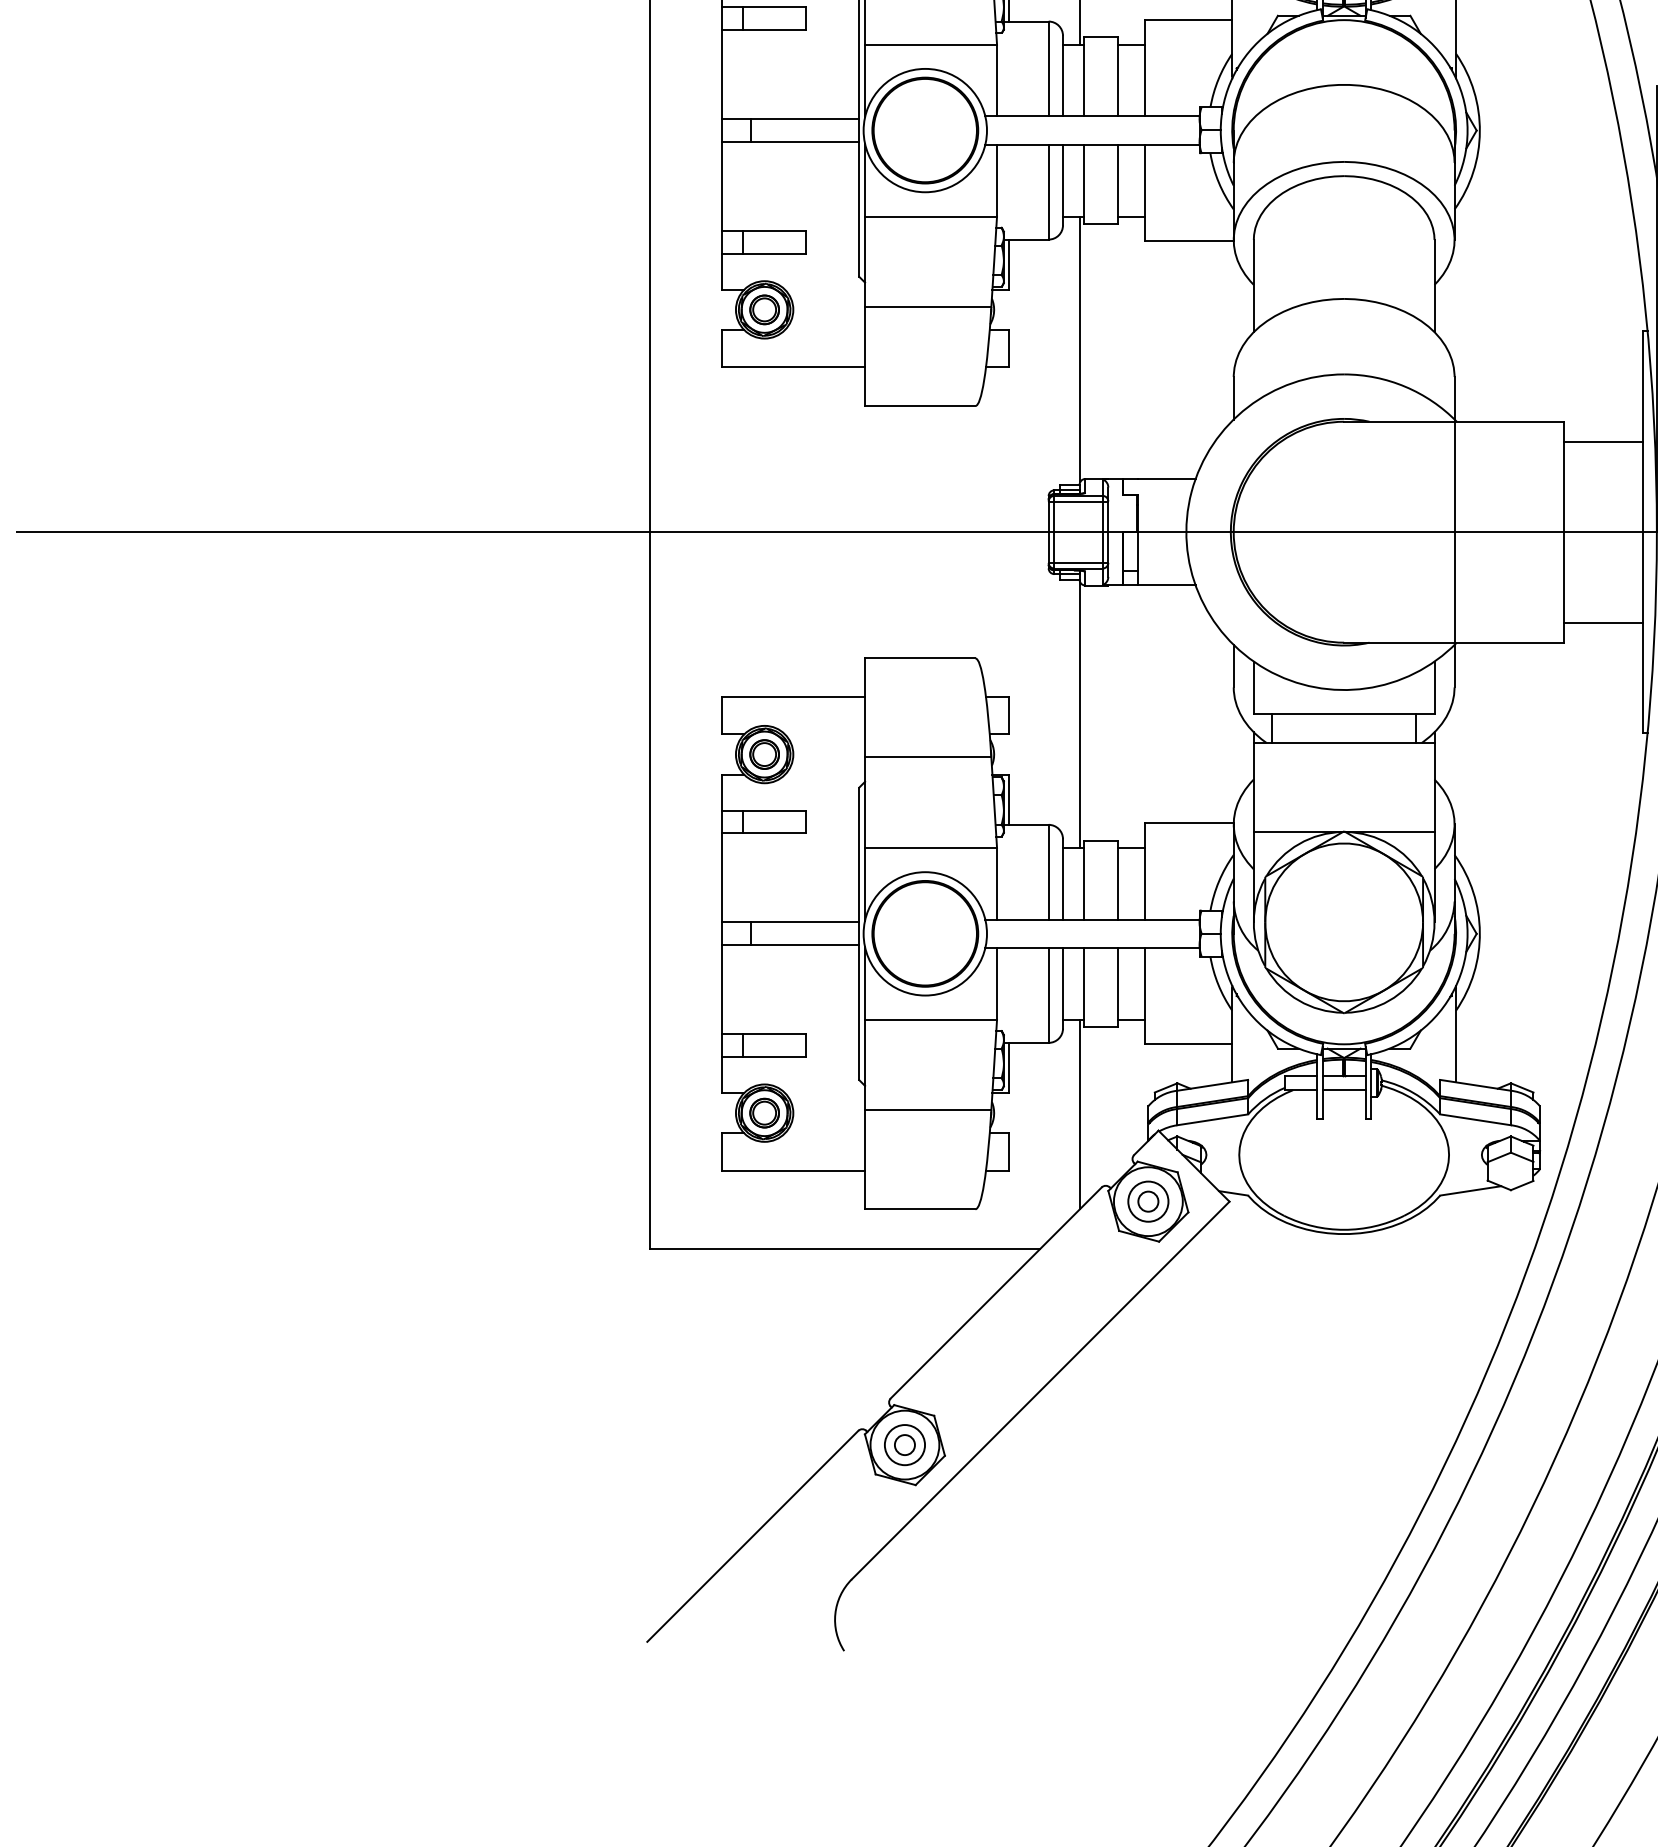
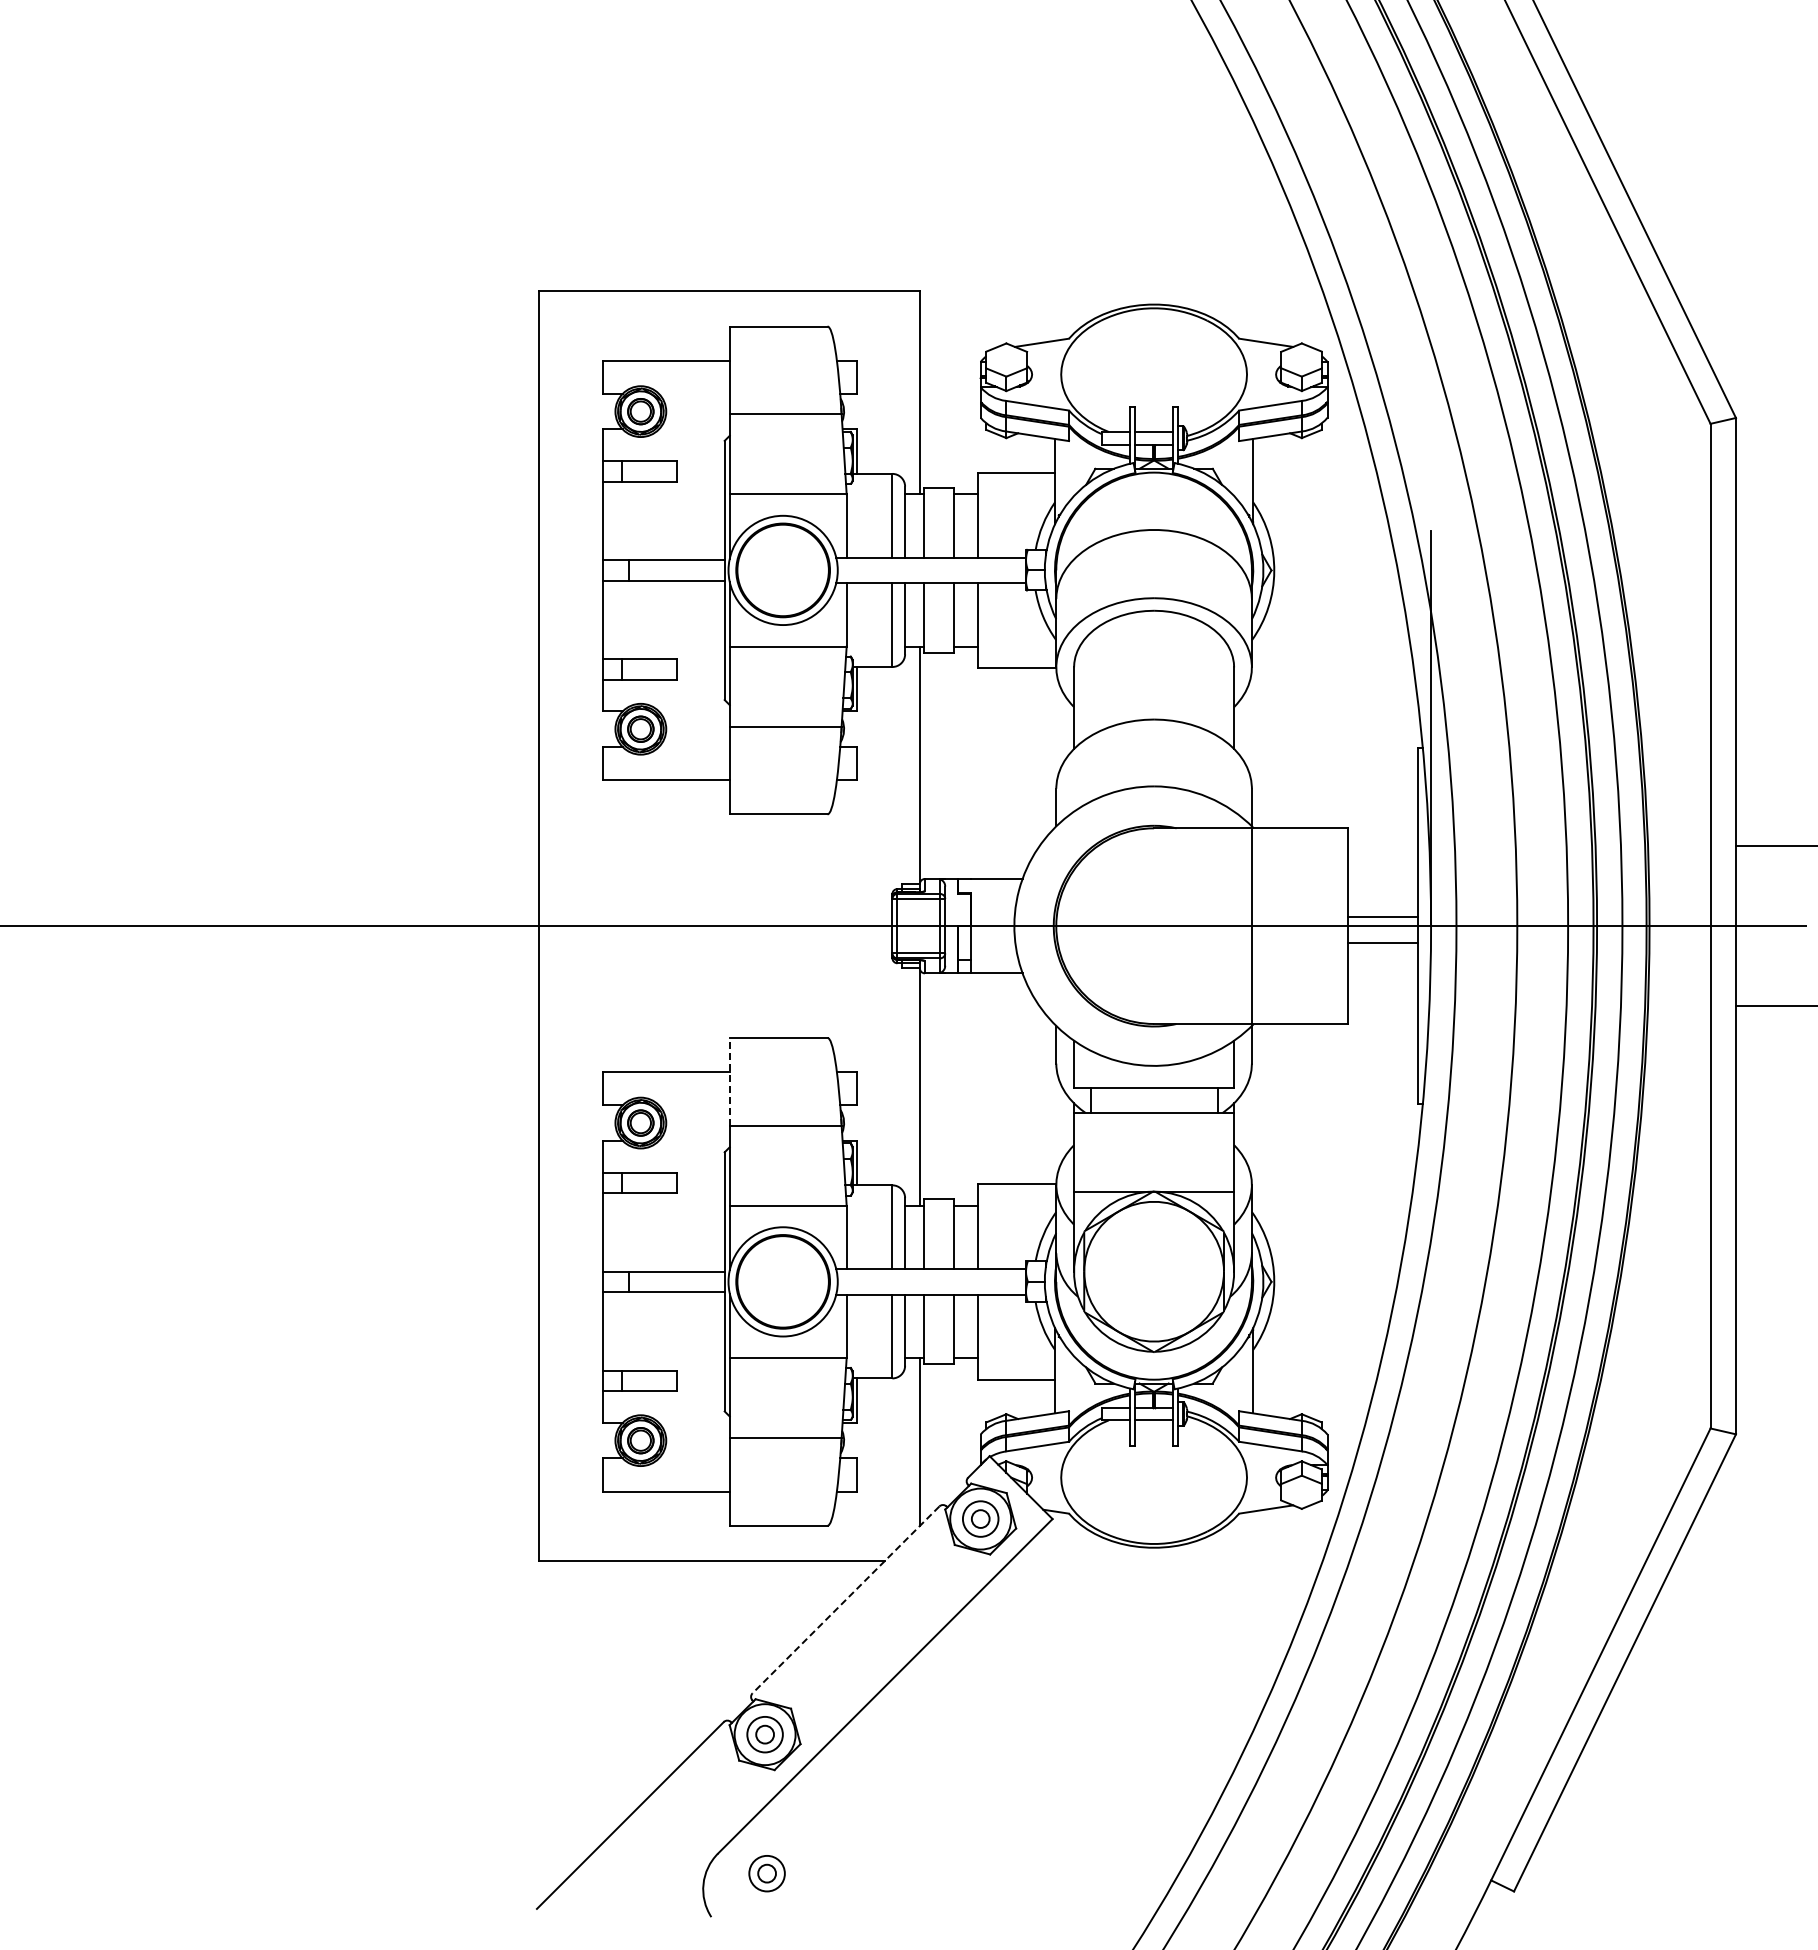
line: (1603, 442) -> (1383, 917), moved
line: (1603, 622) -> (1383, 943), moved
line: (864, 707) -> (729, 1081), solid -> dashed
line: (995, 1293) -> (845, 1600), solid -> dashed
part: (906, 1601) -> (766, 1873), added

